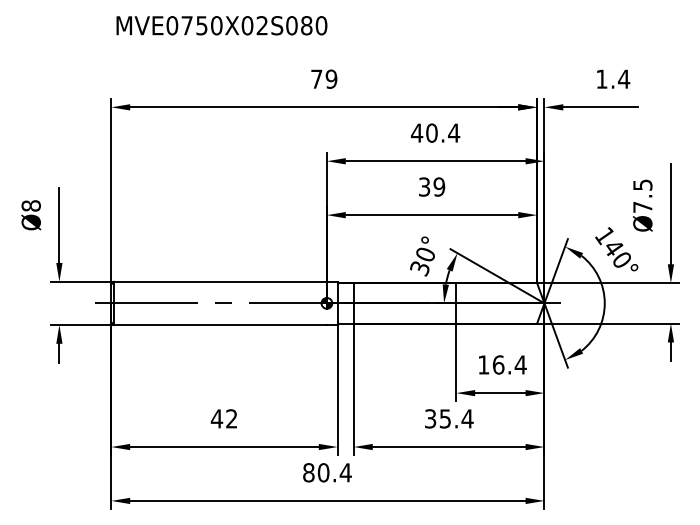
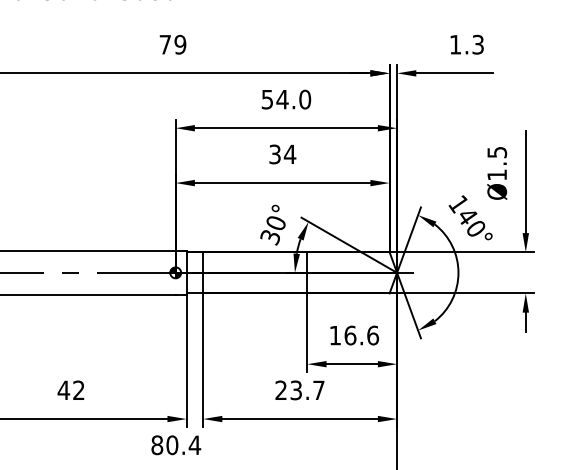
text: (624, 78) -> (478, 43), 1.4 -> 1.3
text: (435, 132) -> (286, 98), 40.4 -> 54.0
text: (439, 186) -> (290, 153), 39 -> 34
text: (642, 207) -> (496, 175), Ø7.5 -> Ø1.5
text: (520, 364) -> (372, 335), 16.4 -> 16.6
text: (449, 418) -> (300, 390), 35.4 -> 23.7

